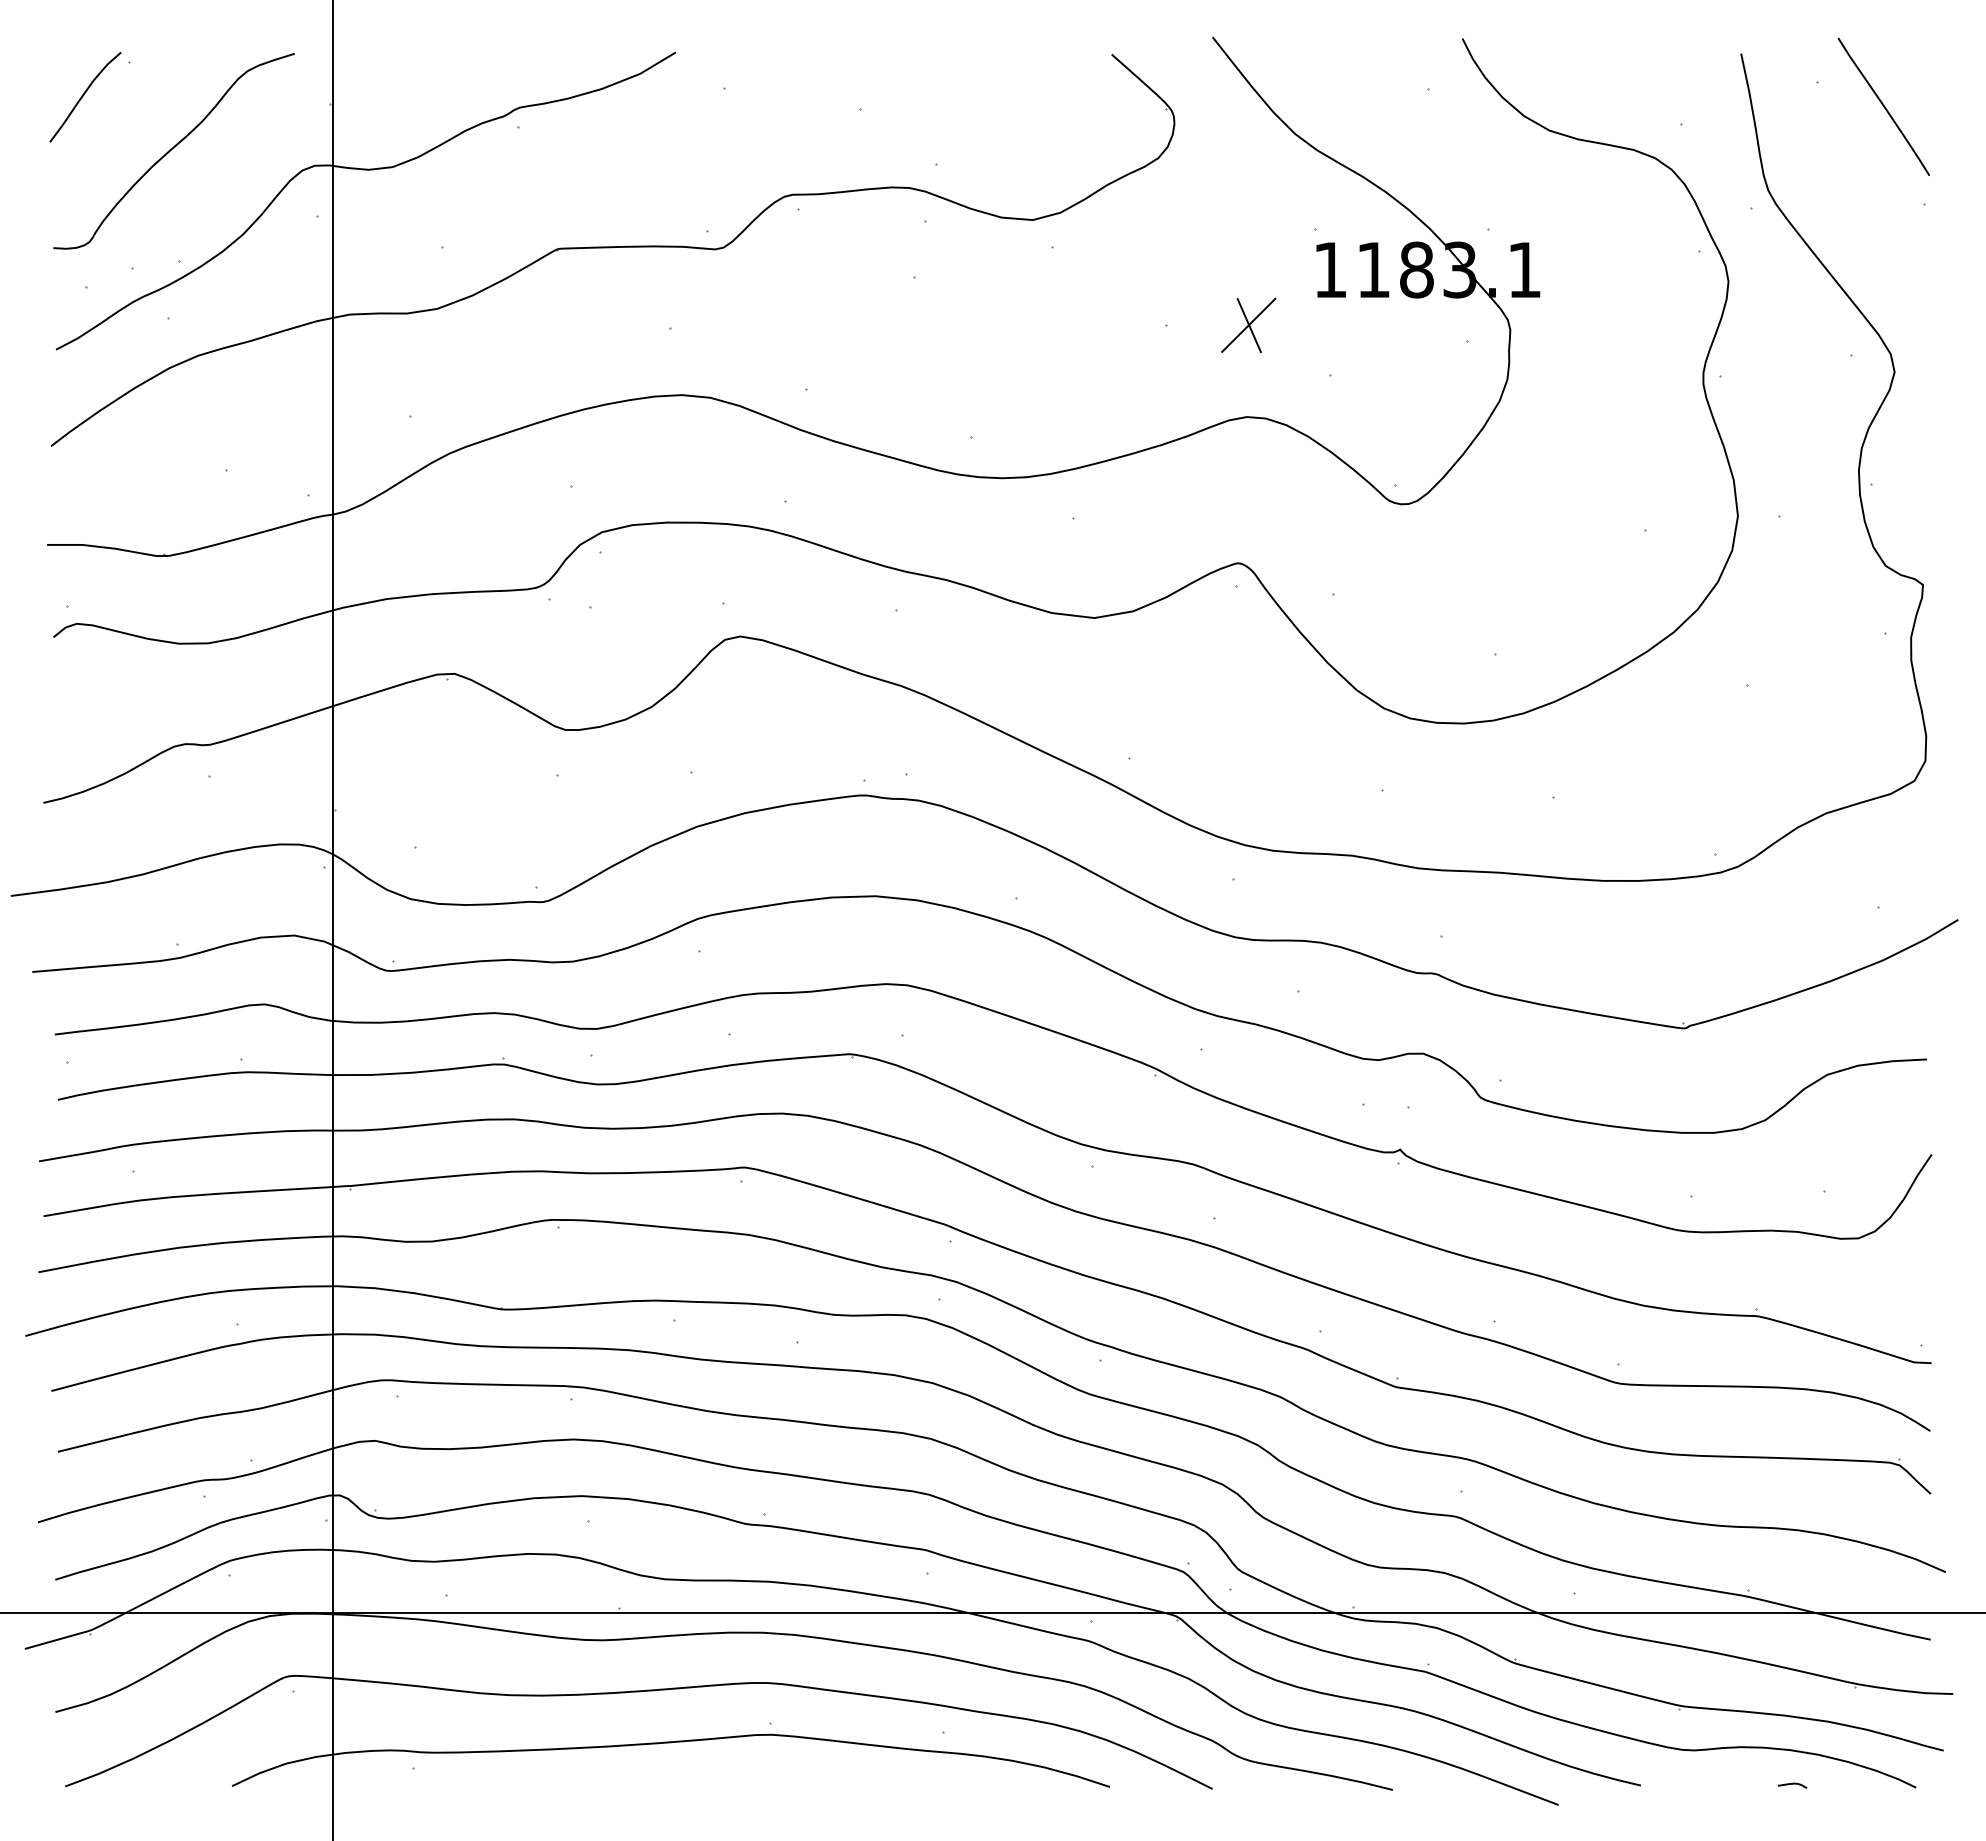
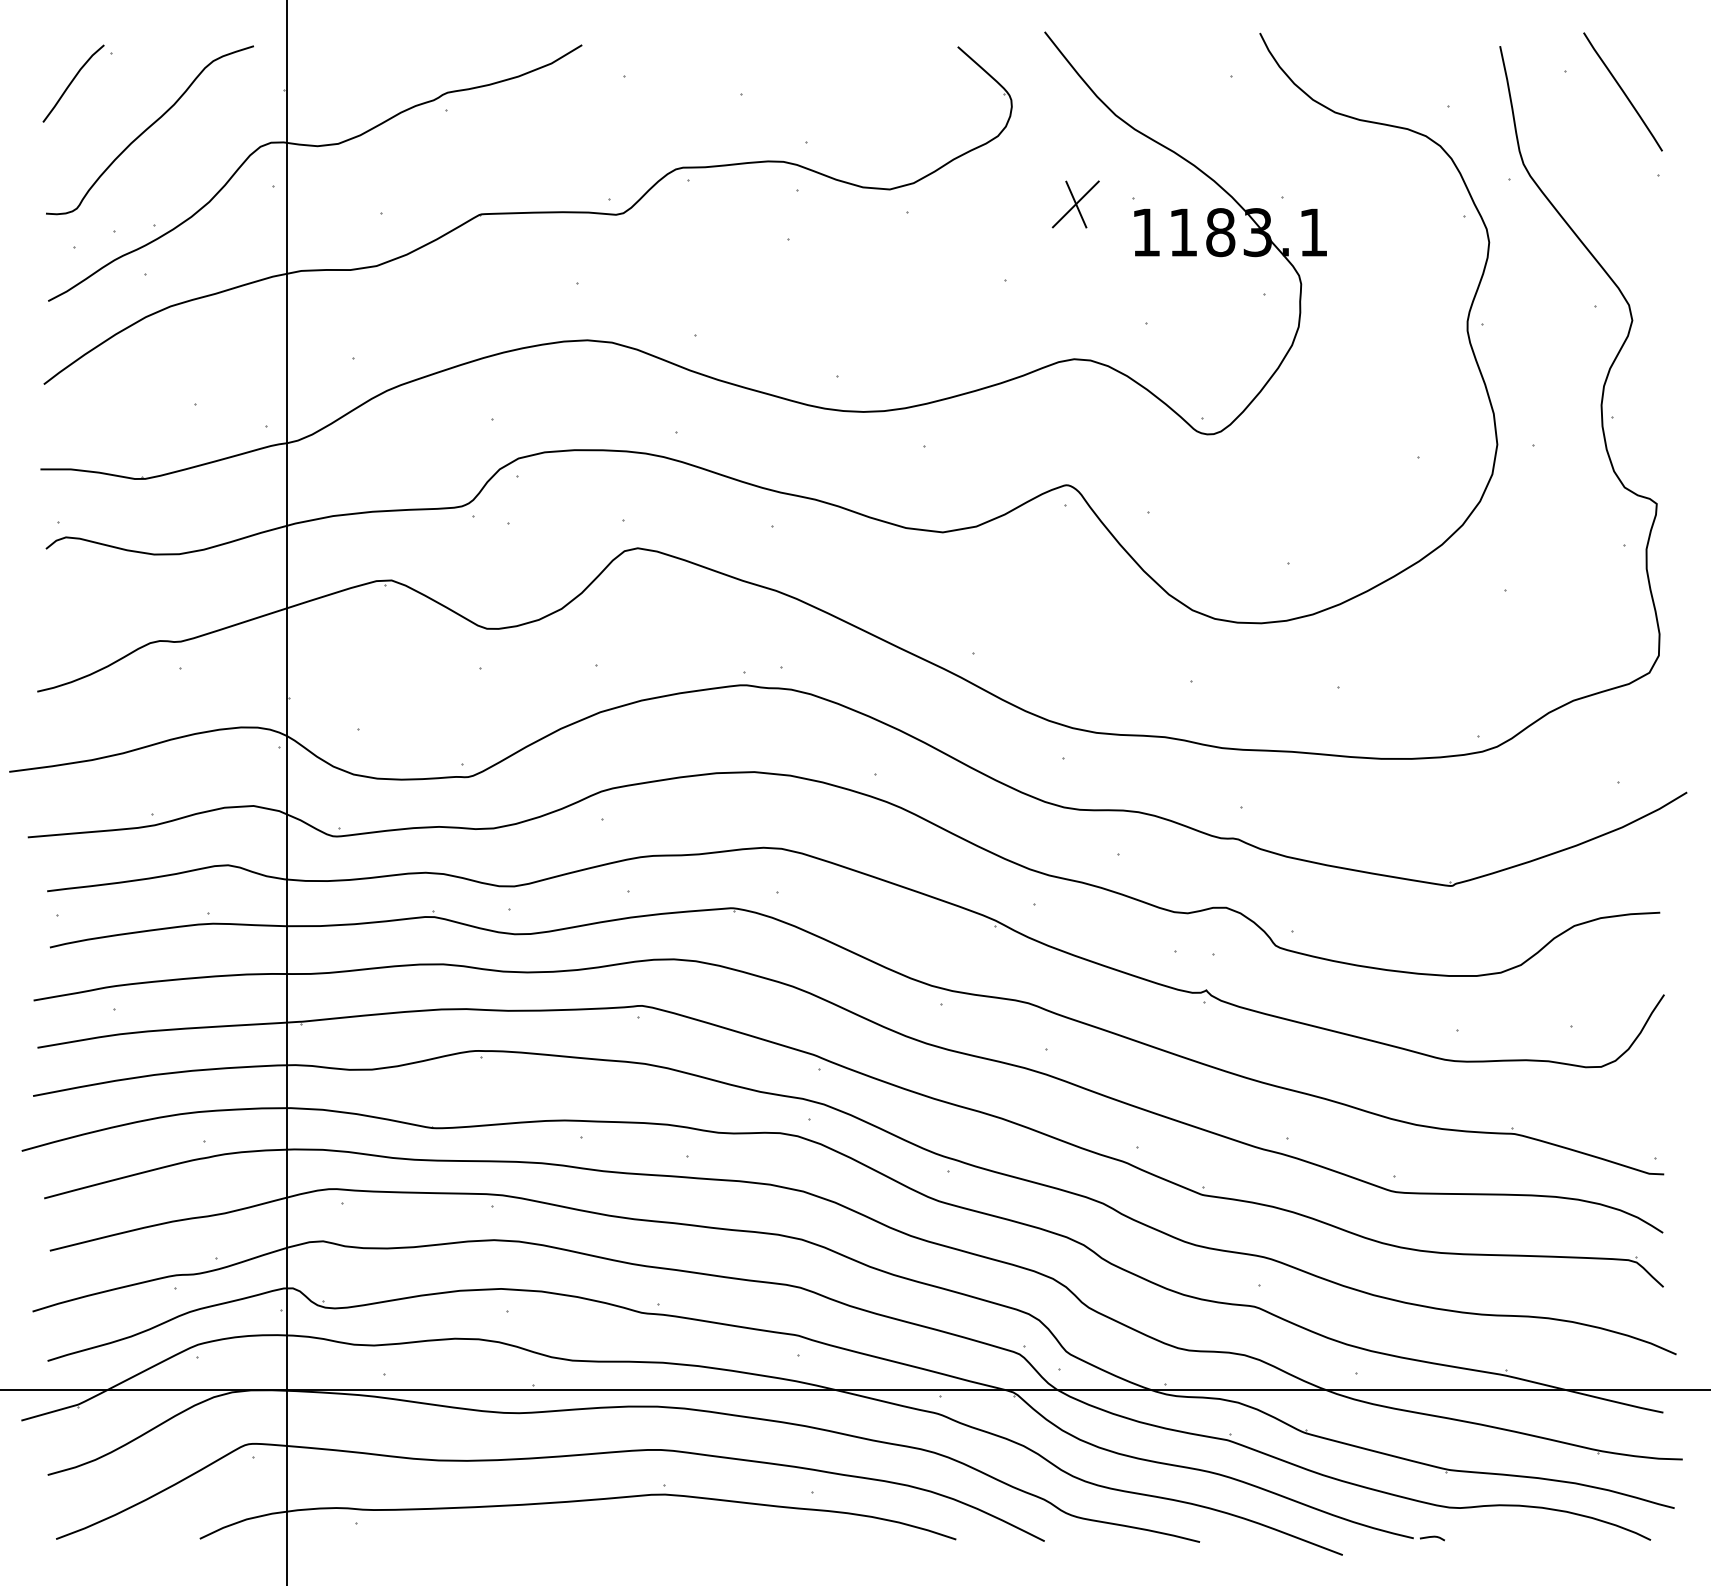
part: (1248, 325) -> (1075, 204), moved
curve: (1792, 1784) -> (1432, 1537), moved

